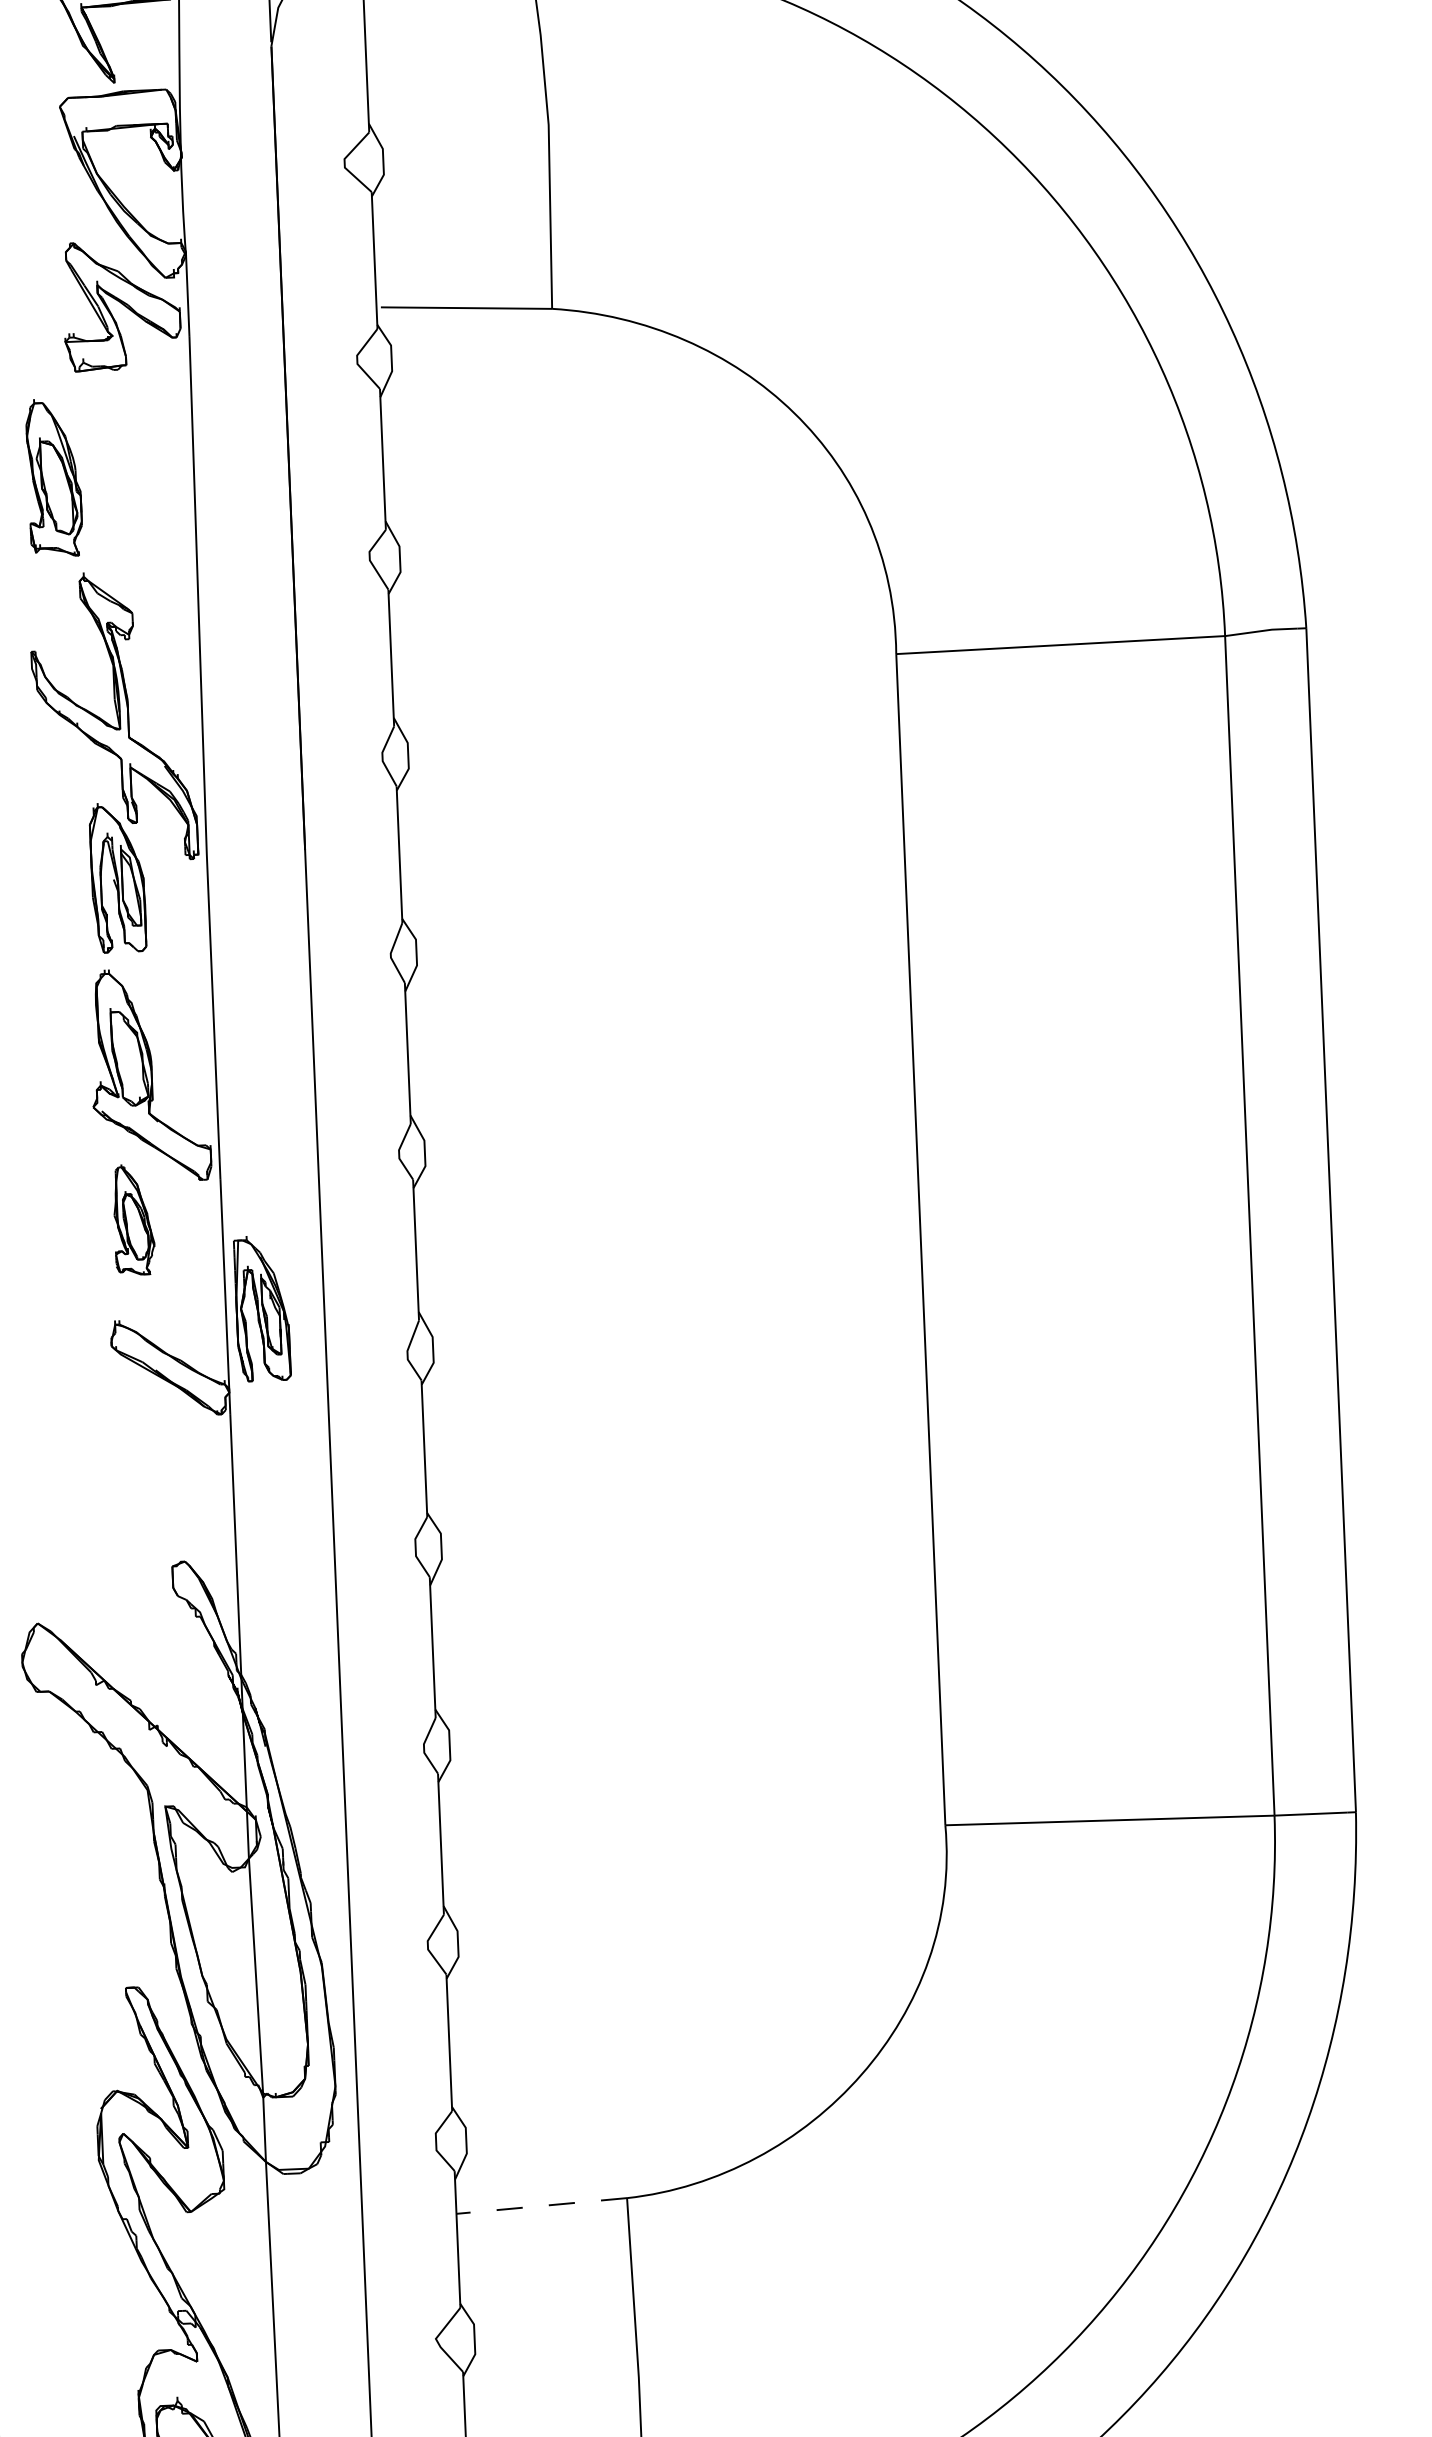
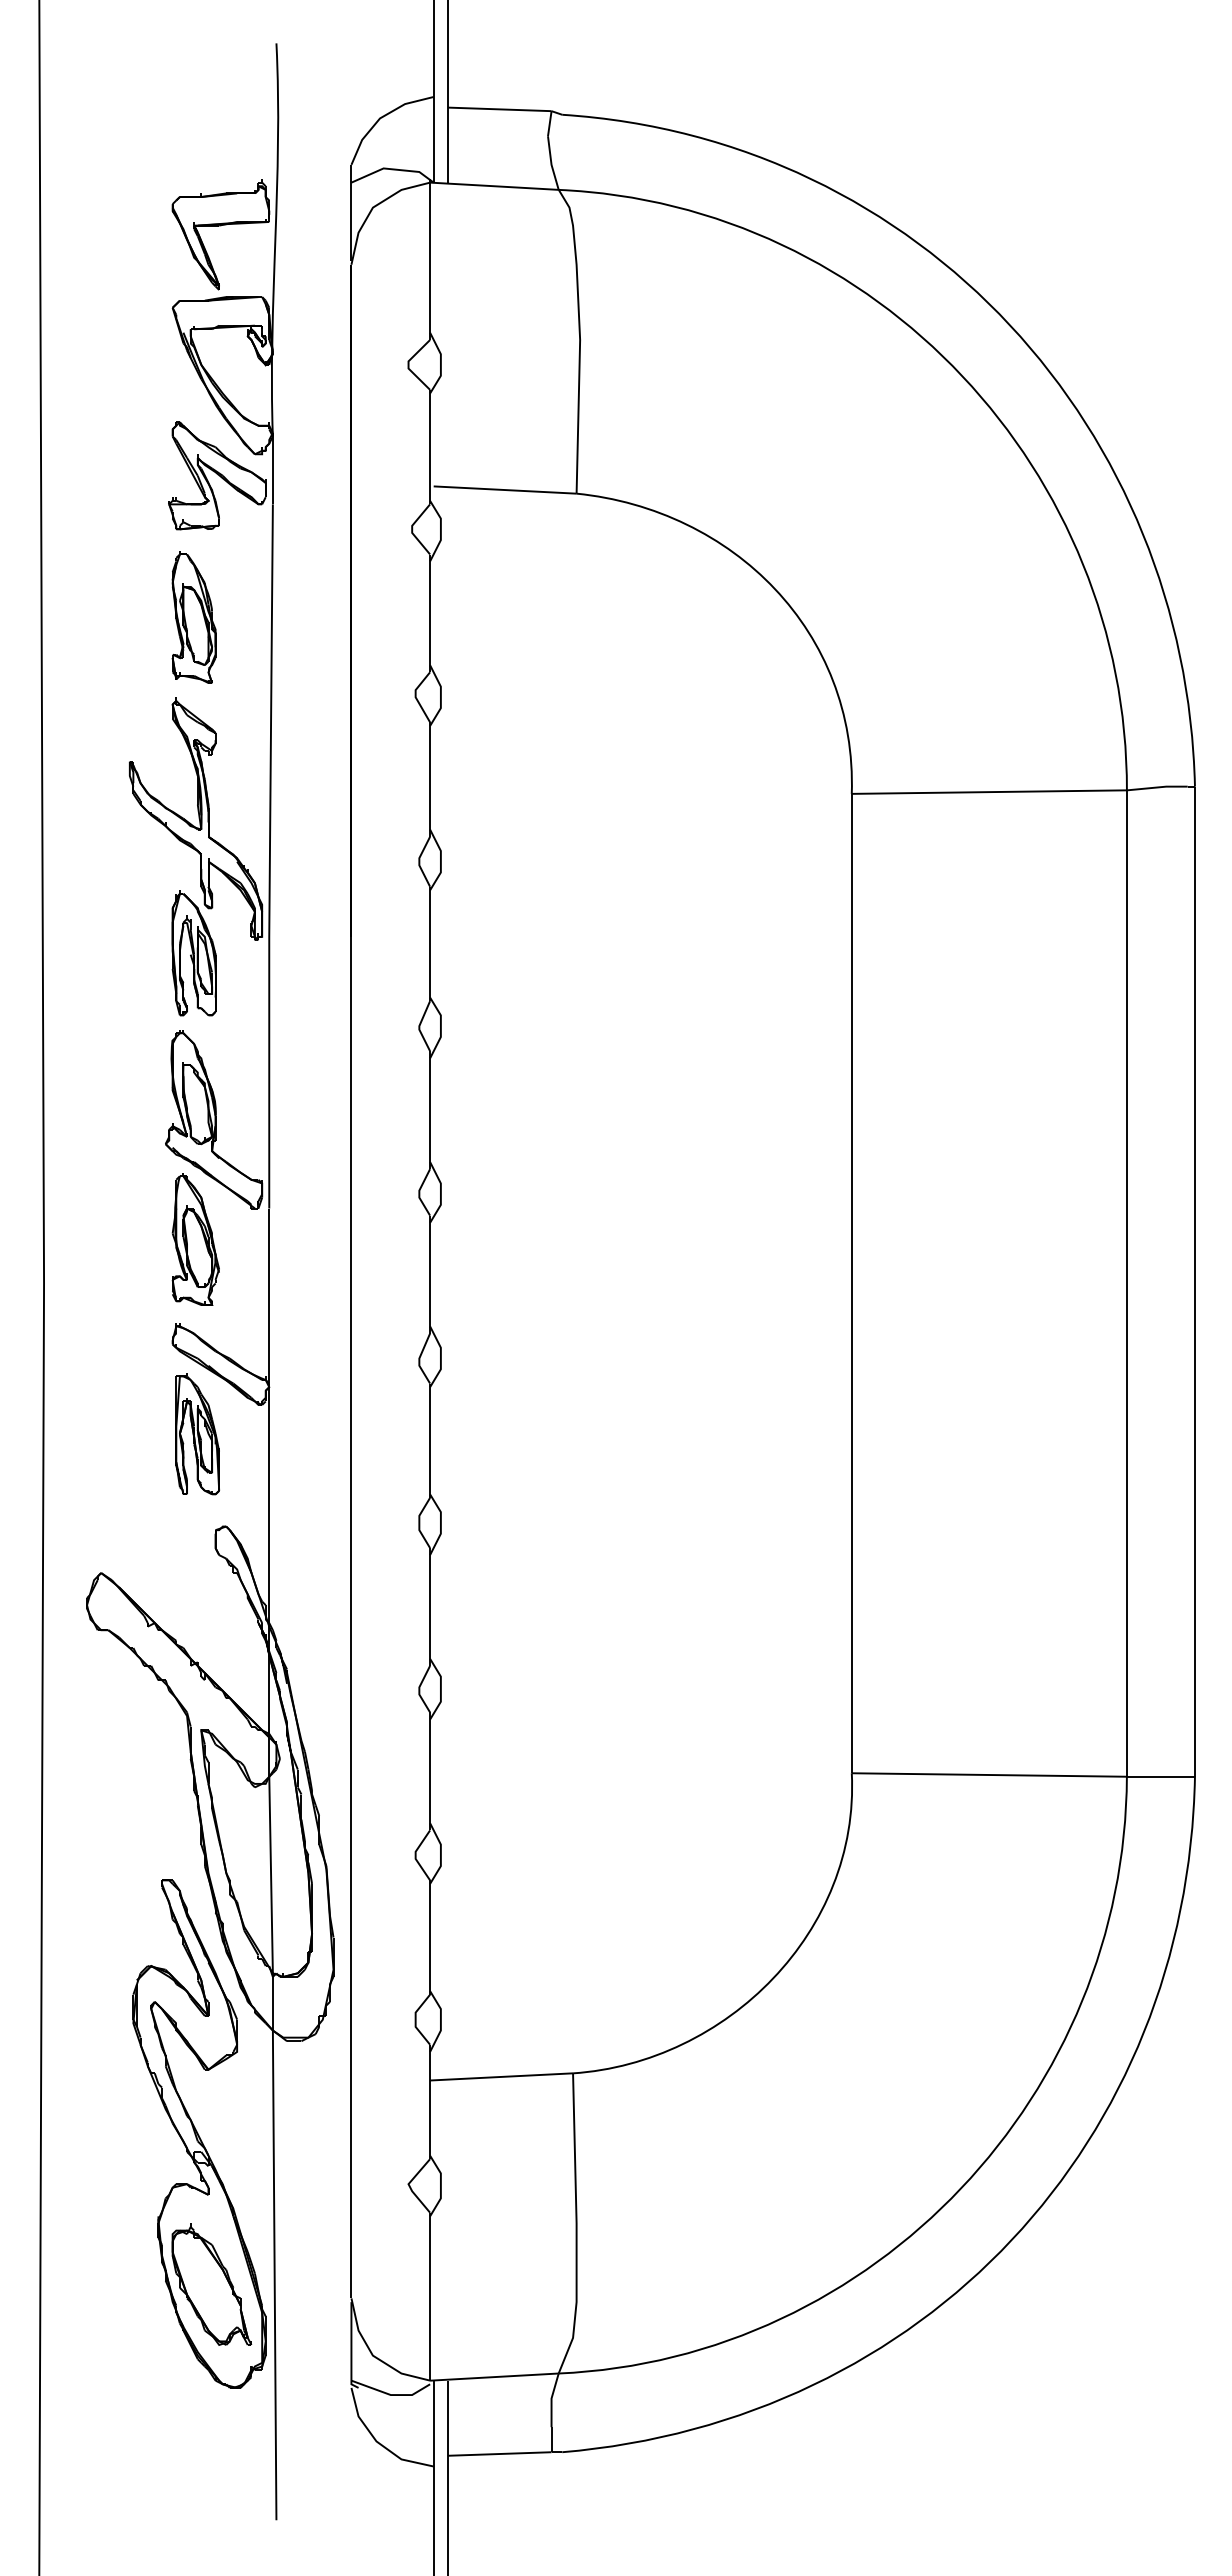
part: (53, 478) -> (193, 617), moved
part: (133, 1219) -> (195, 1239), size x1.43
part: (262, 1309) -> (197, 1434), moved
line: (541, 2205) -> (501, 2076), dashed -> solid

